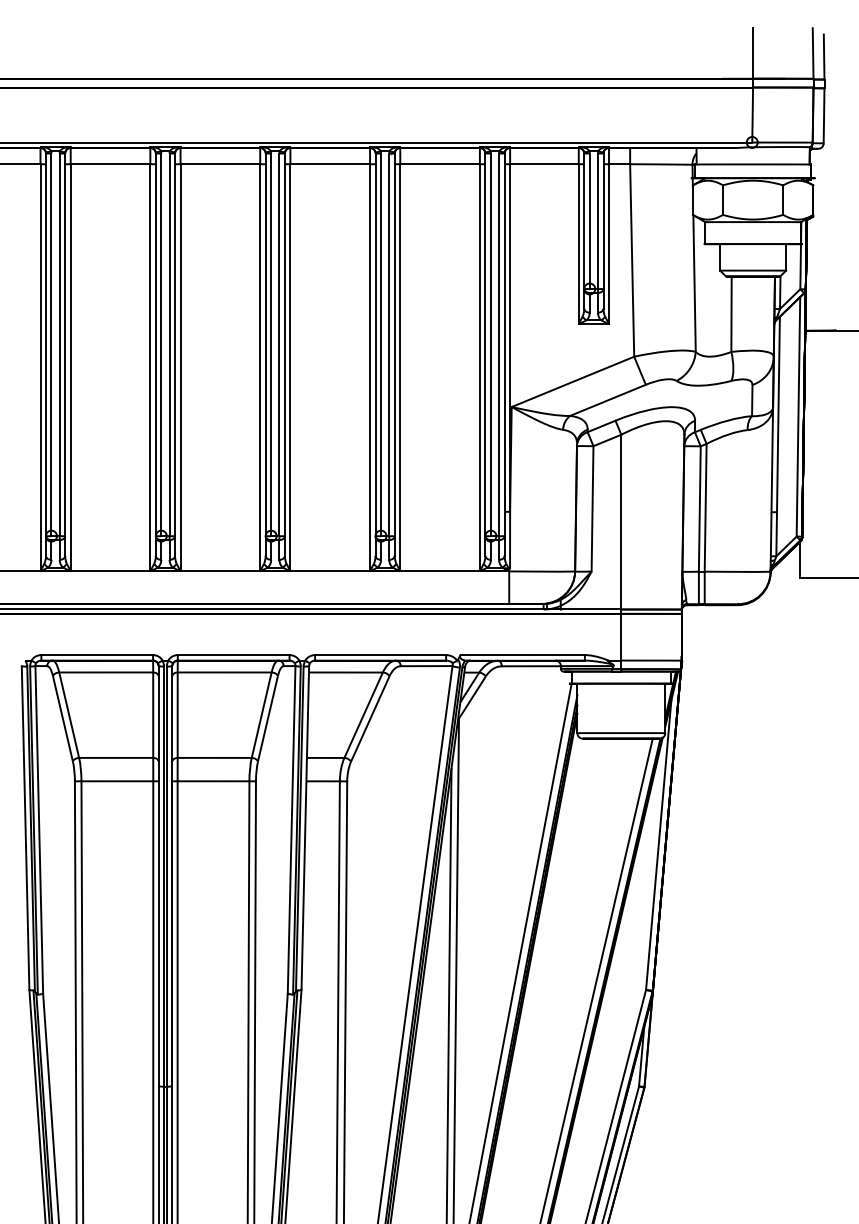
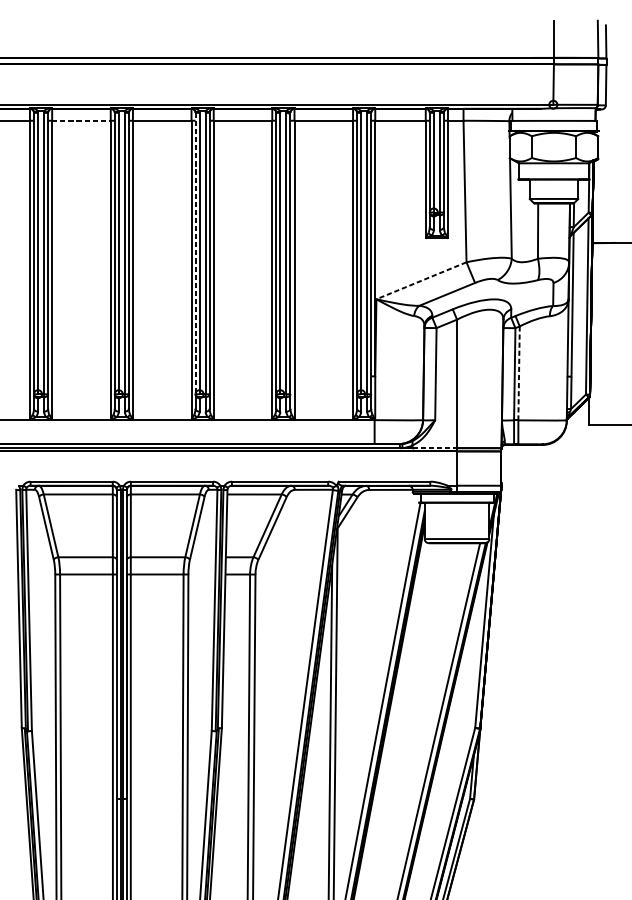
line: (110, 164) -> (81, 120), solid -> dashed
line: (265, 345) -> (195, 254), solid -> dashed
line: (572, 382) -> (421, 281), solid -> dashed
line: (705, 507) -> (518, 373), solid -> dashed
line: (591, 609) -> (435, 448), solid -> dashed

